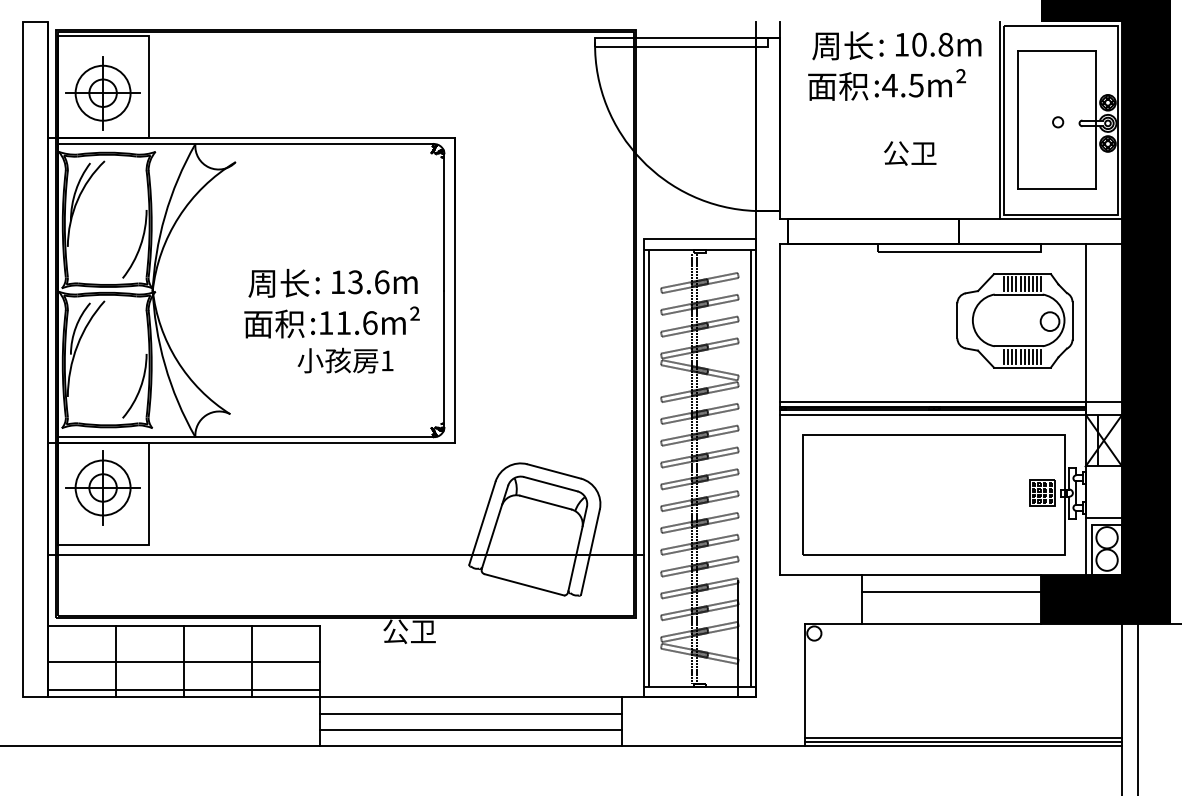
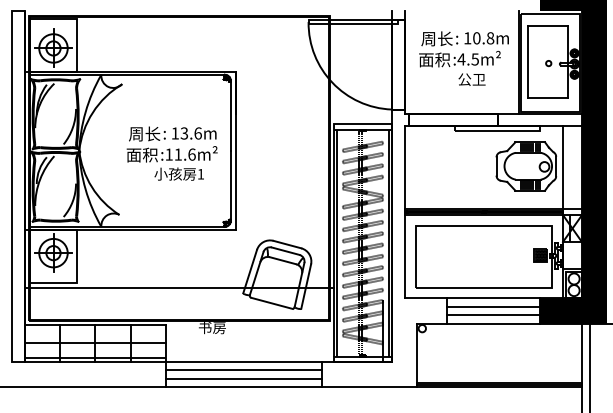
text: (893, 66) -> (463, 49), moved
text: (330, 320) -> (171, 153), moved
line: (949, 608) -> (492, 315), added
text: (407, 633) -> (211, 328), 公卫 -> 书房

